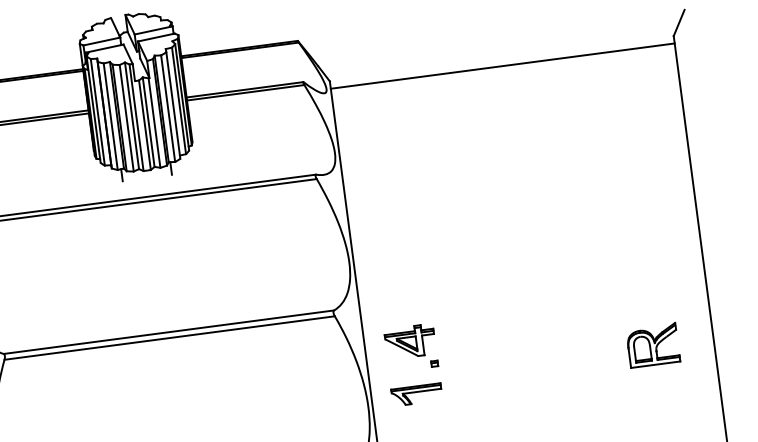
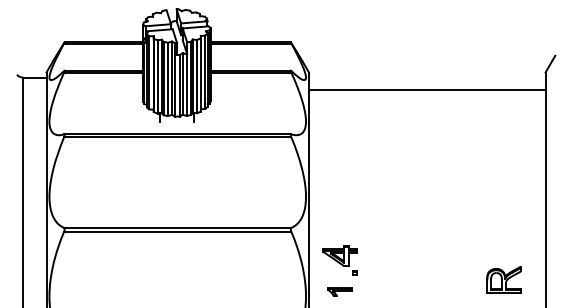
line: (501, 66) -> (426, 89), moved
part: (416, 395) -> (339, 292), size x0.7

